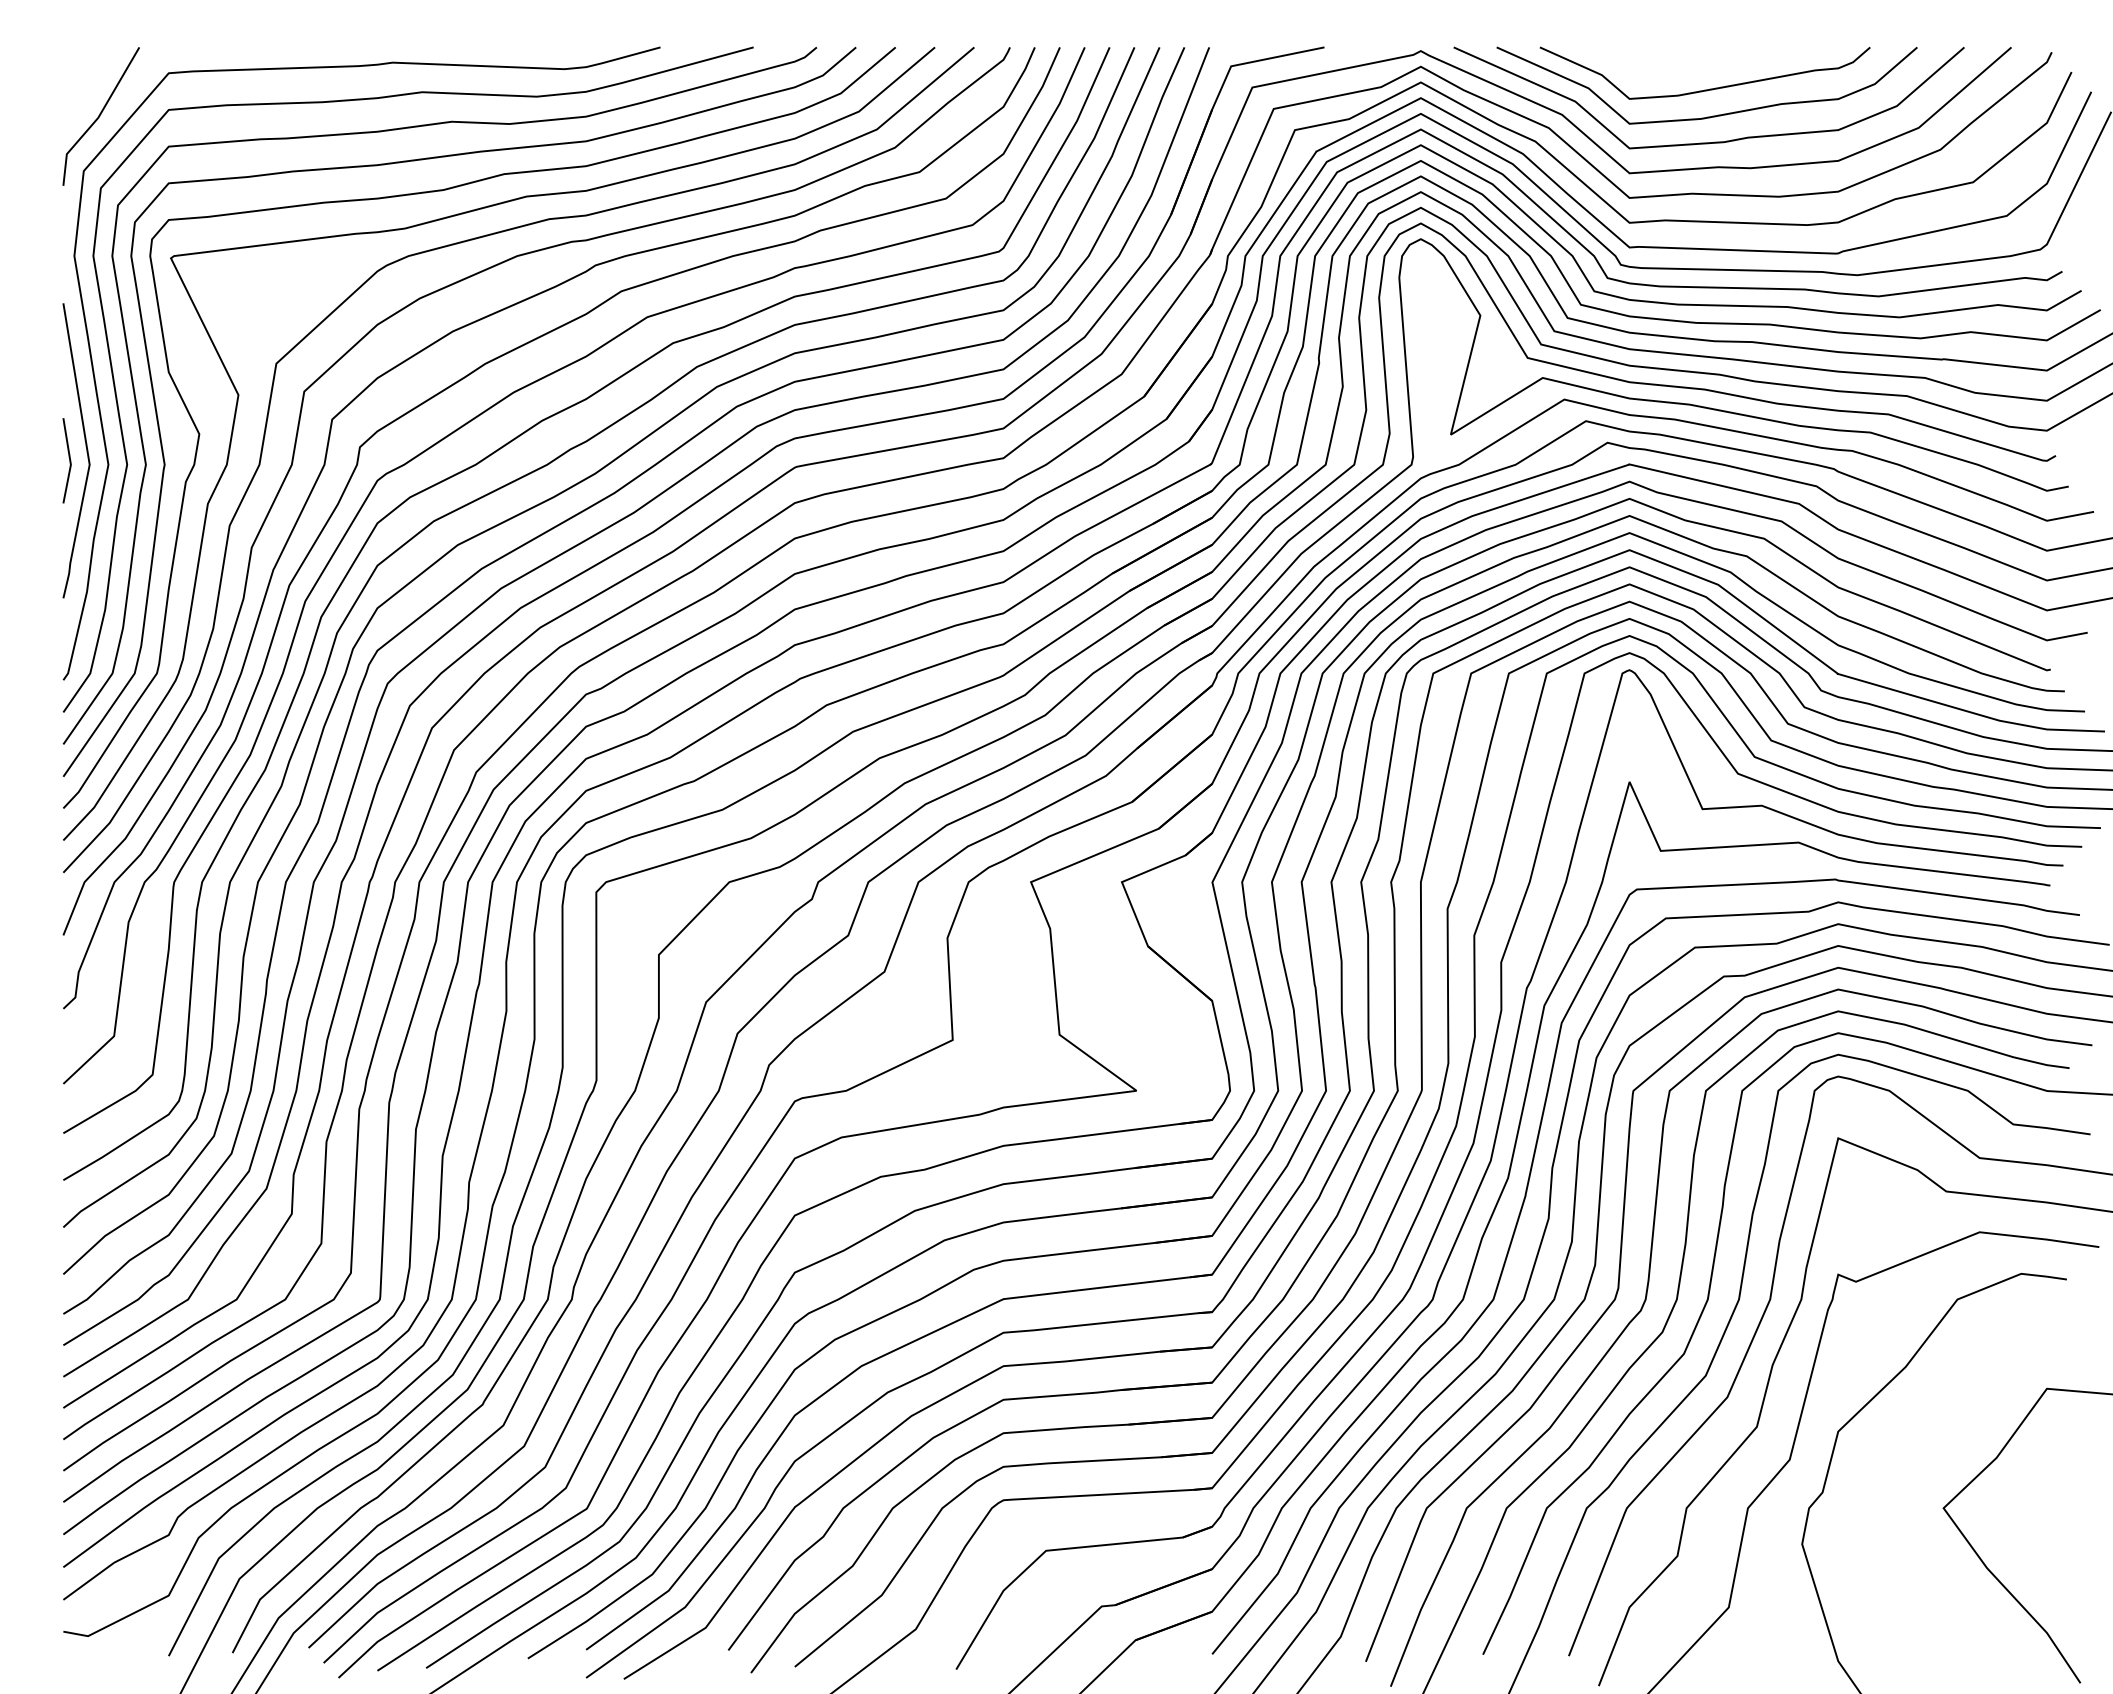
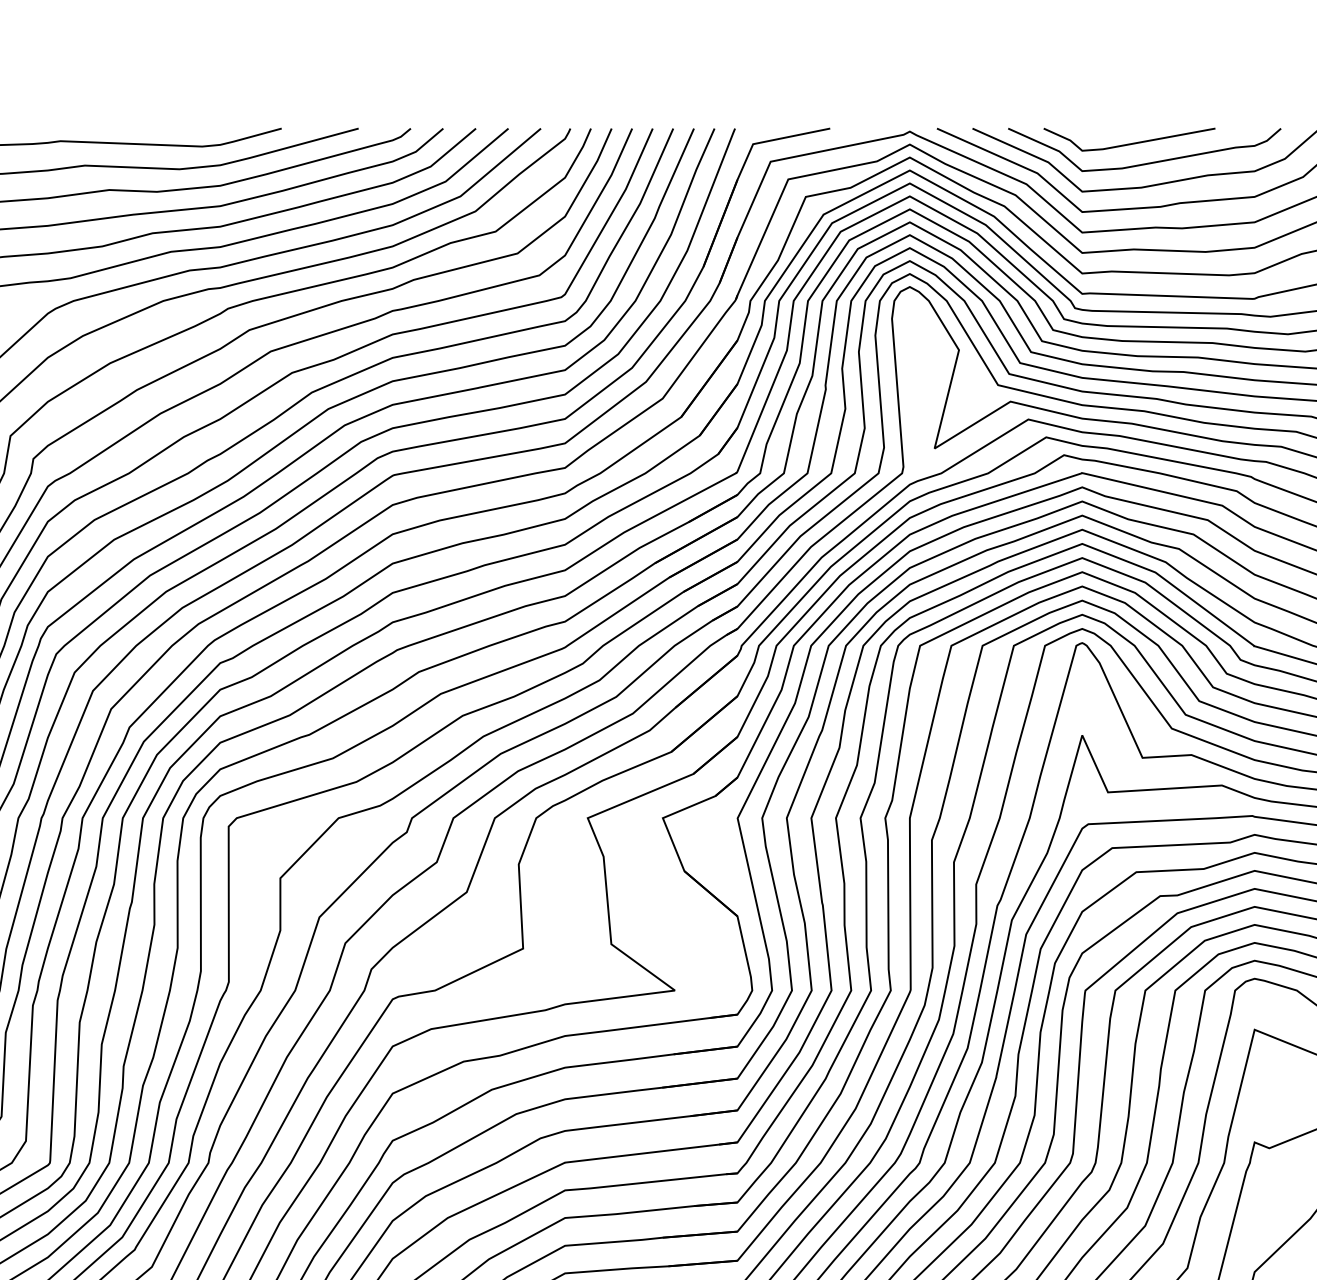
line: (1686, 65) -> (1129, 143), added

